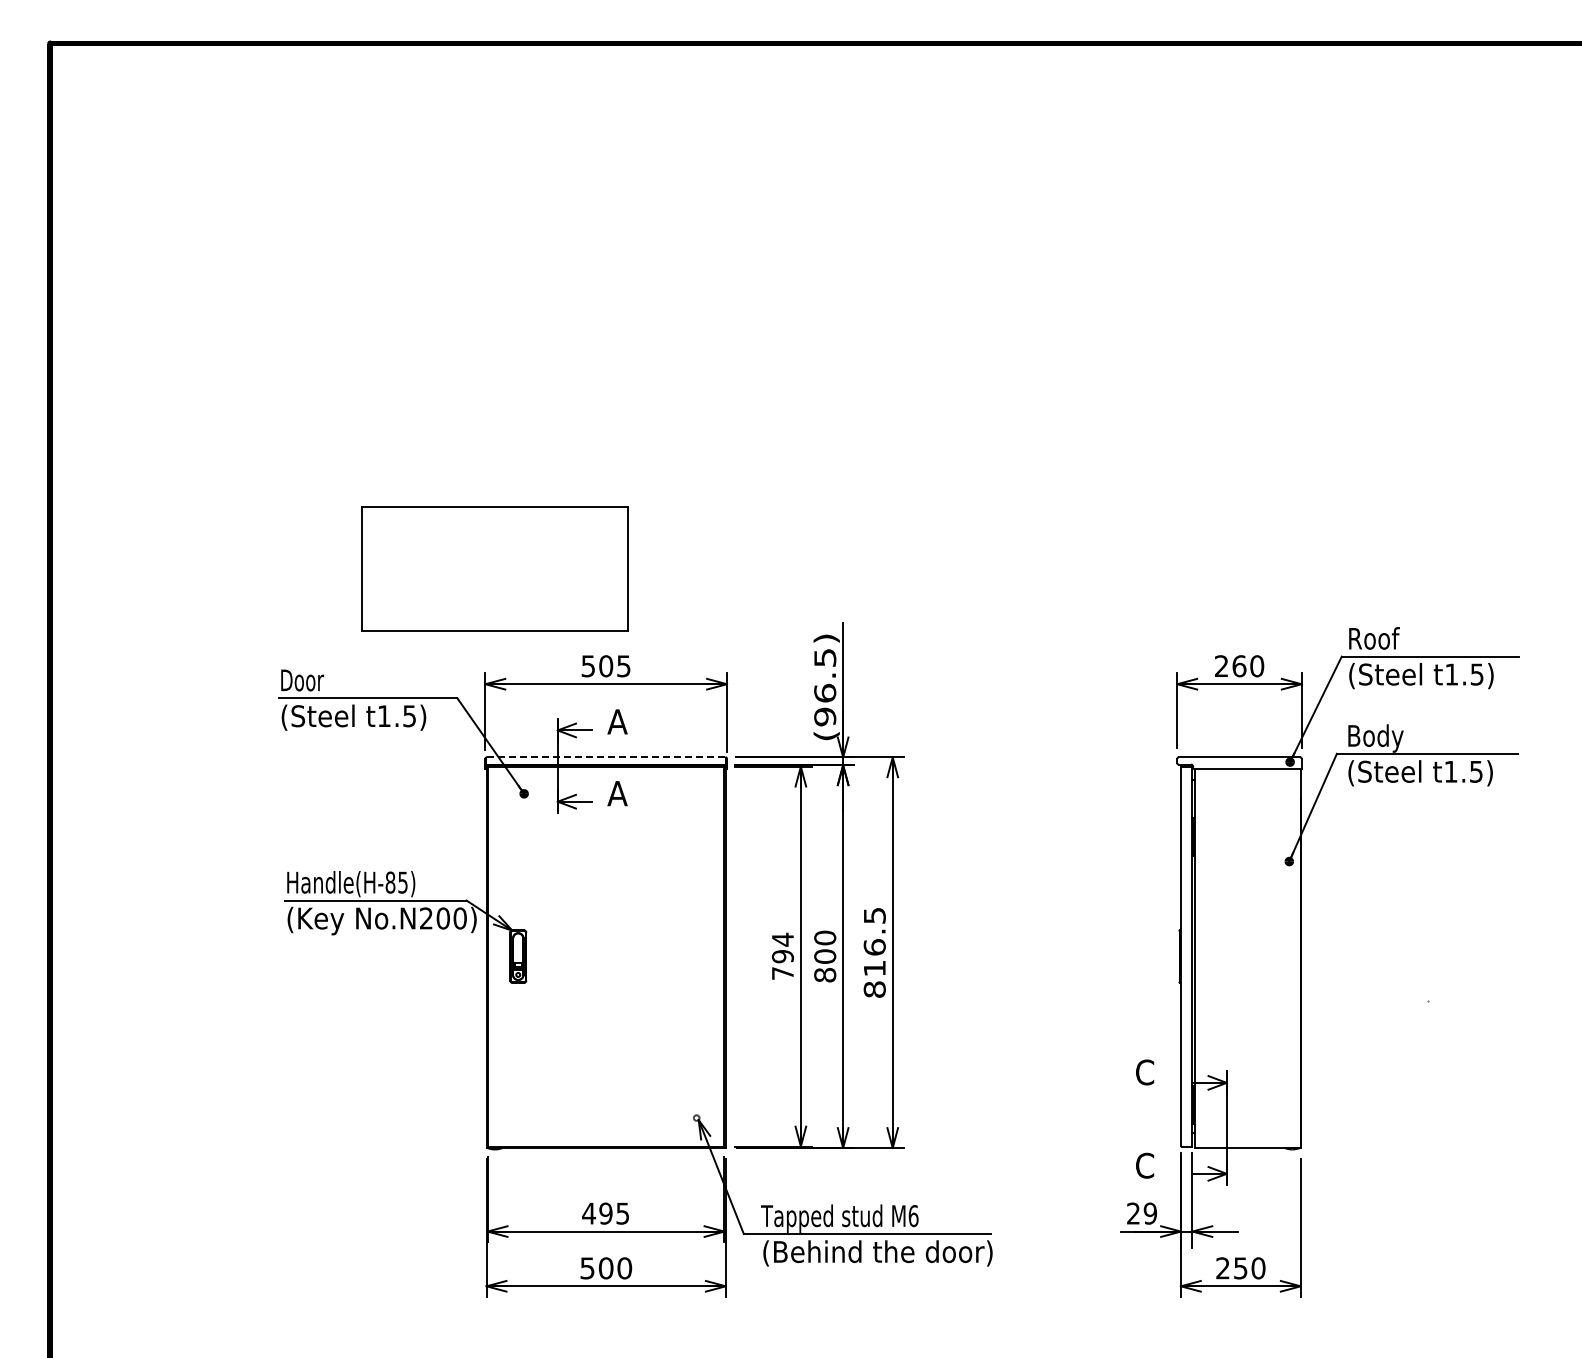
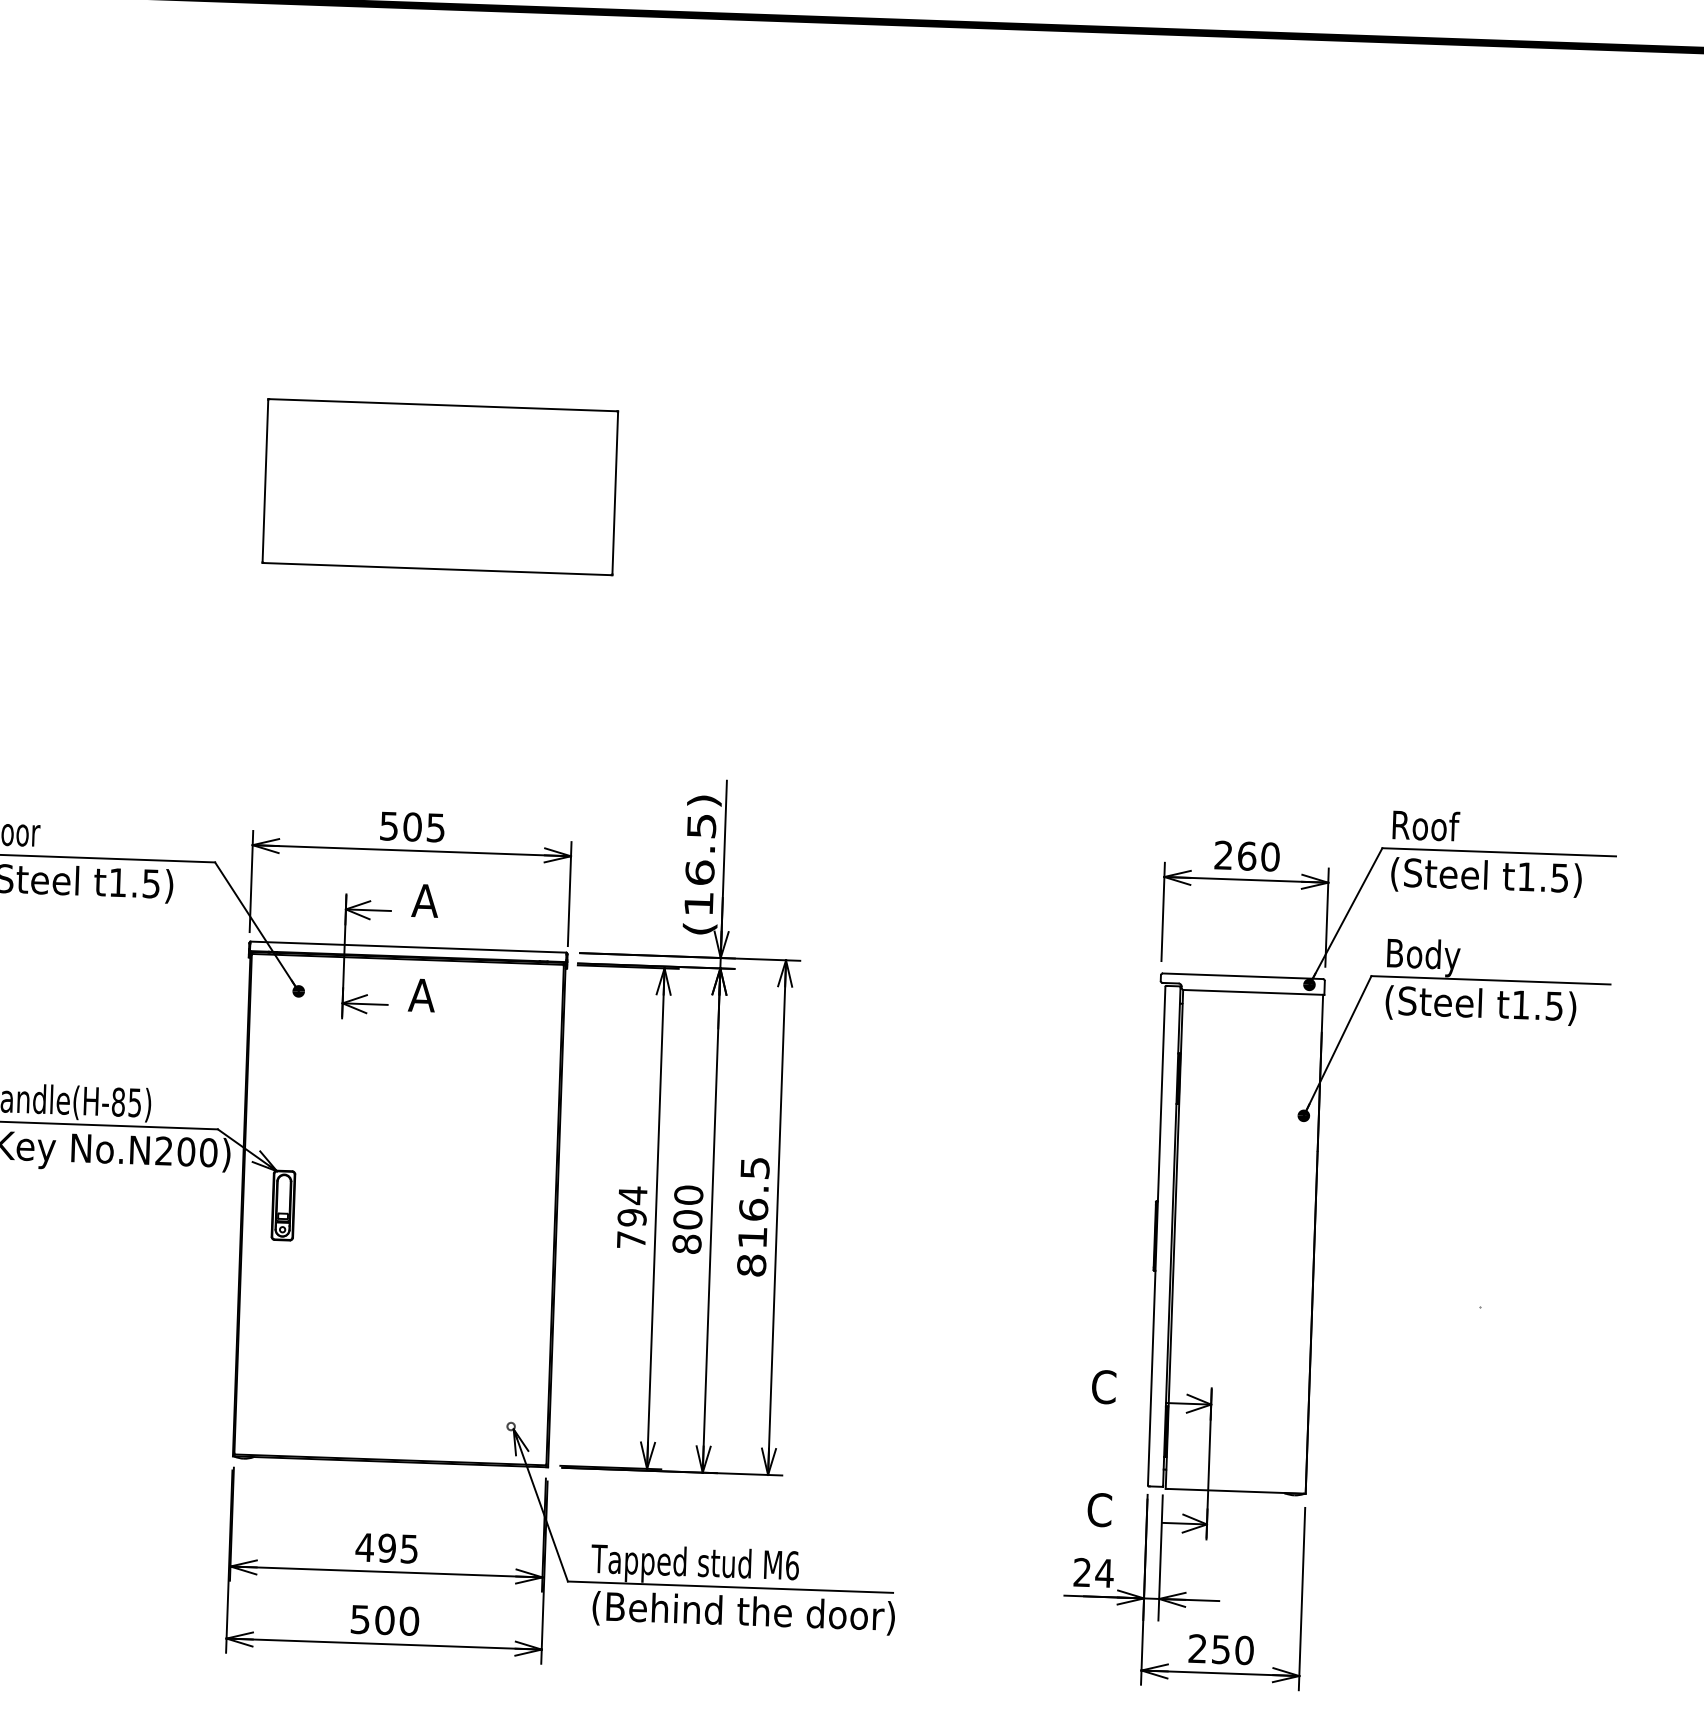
part: (494, 568) -> (439, 486), moved
text: (825, 716) -> (699, 903), (96.5) -> (16.5)
line: (606, 757) -> (408, 947), dashed -> solid
text: (1150, 1213) -> (1104, 1573), 29 -> 24

